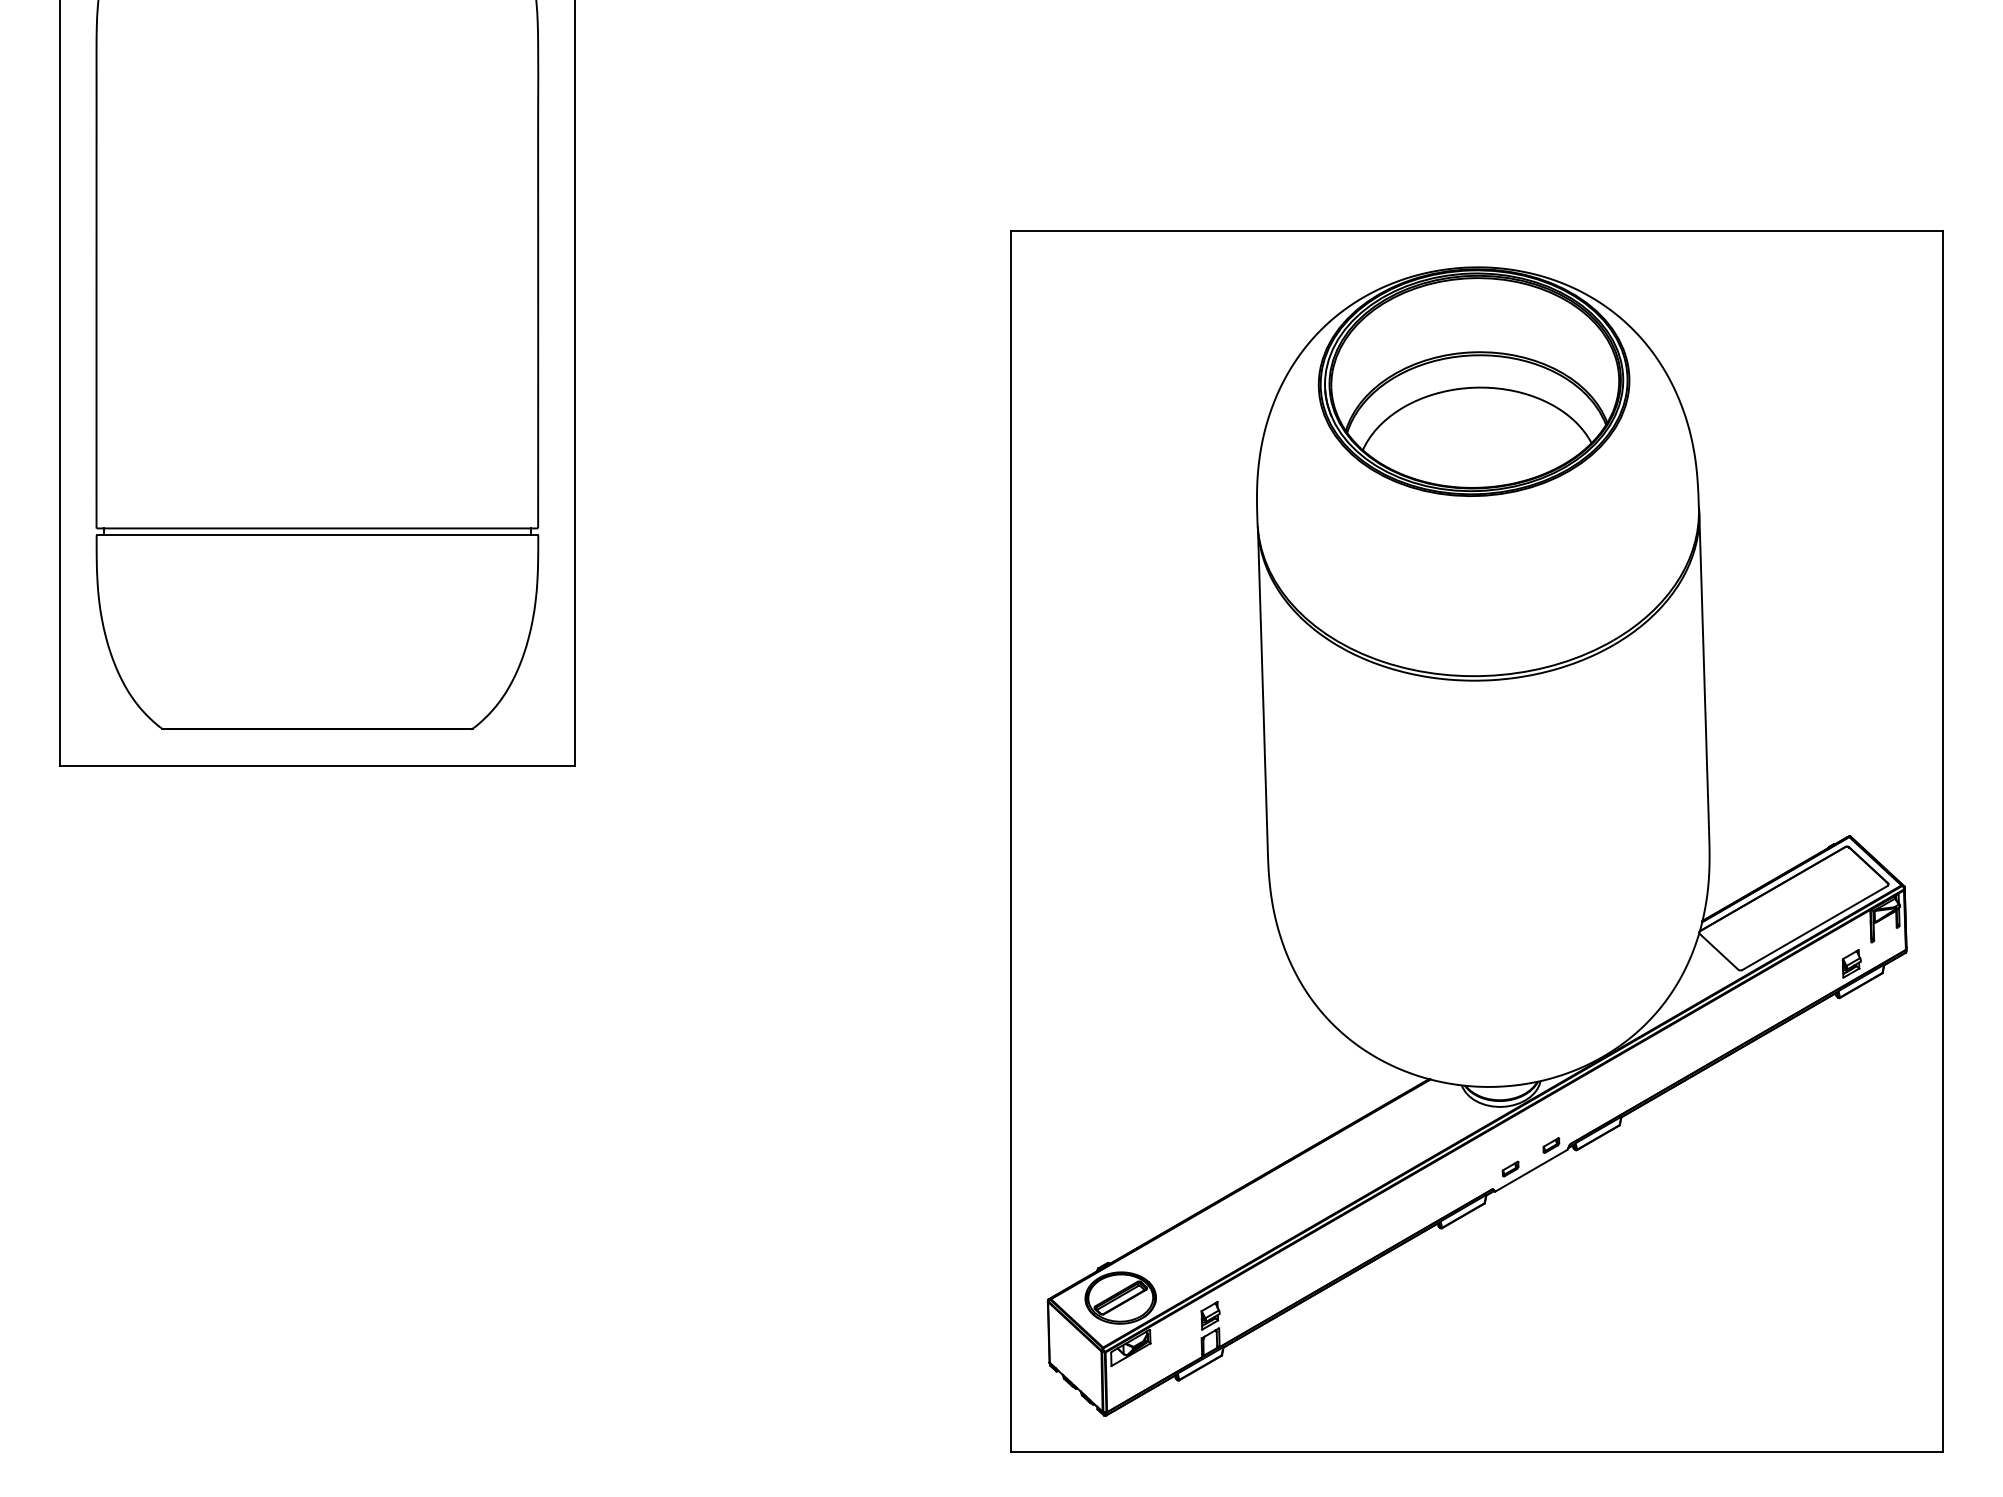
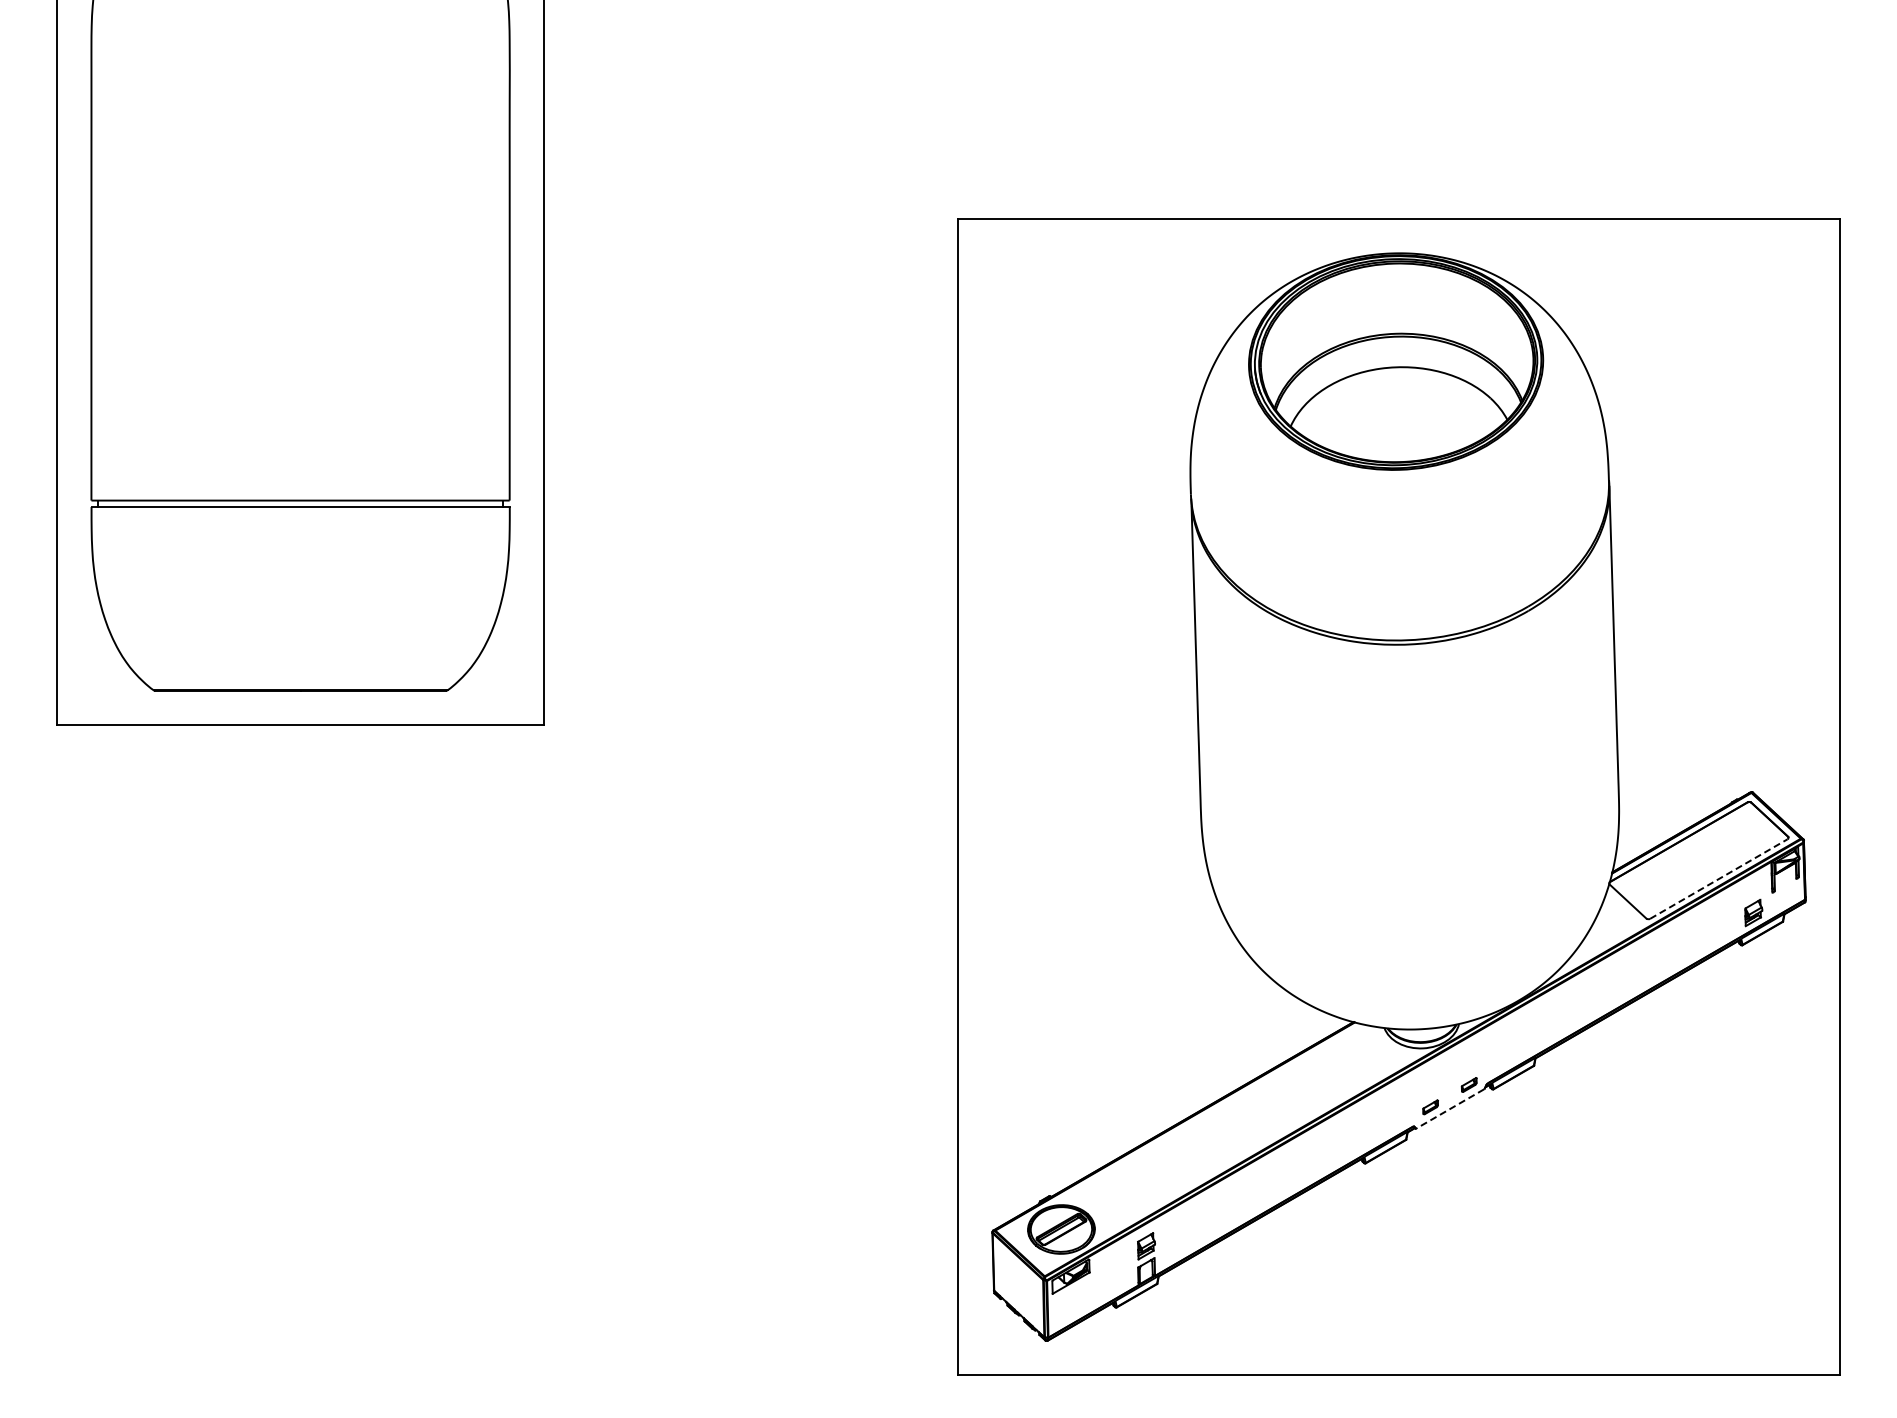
line: (1815, 927) -> (1719, 878), solid -> dashed
line: (1530, 1171) -> (1449, 1109), solid -> dashed

